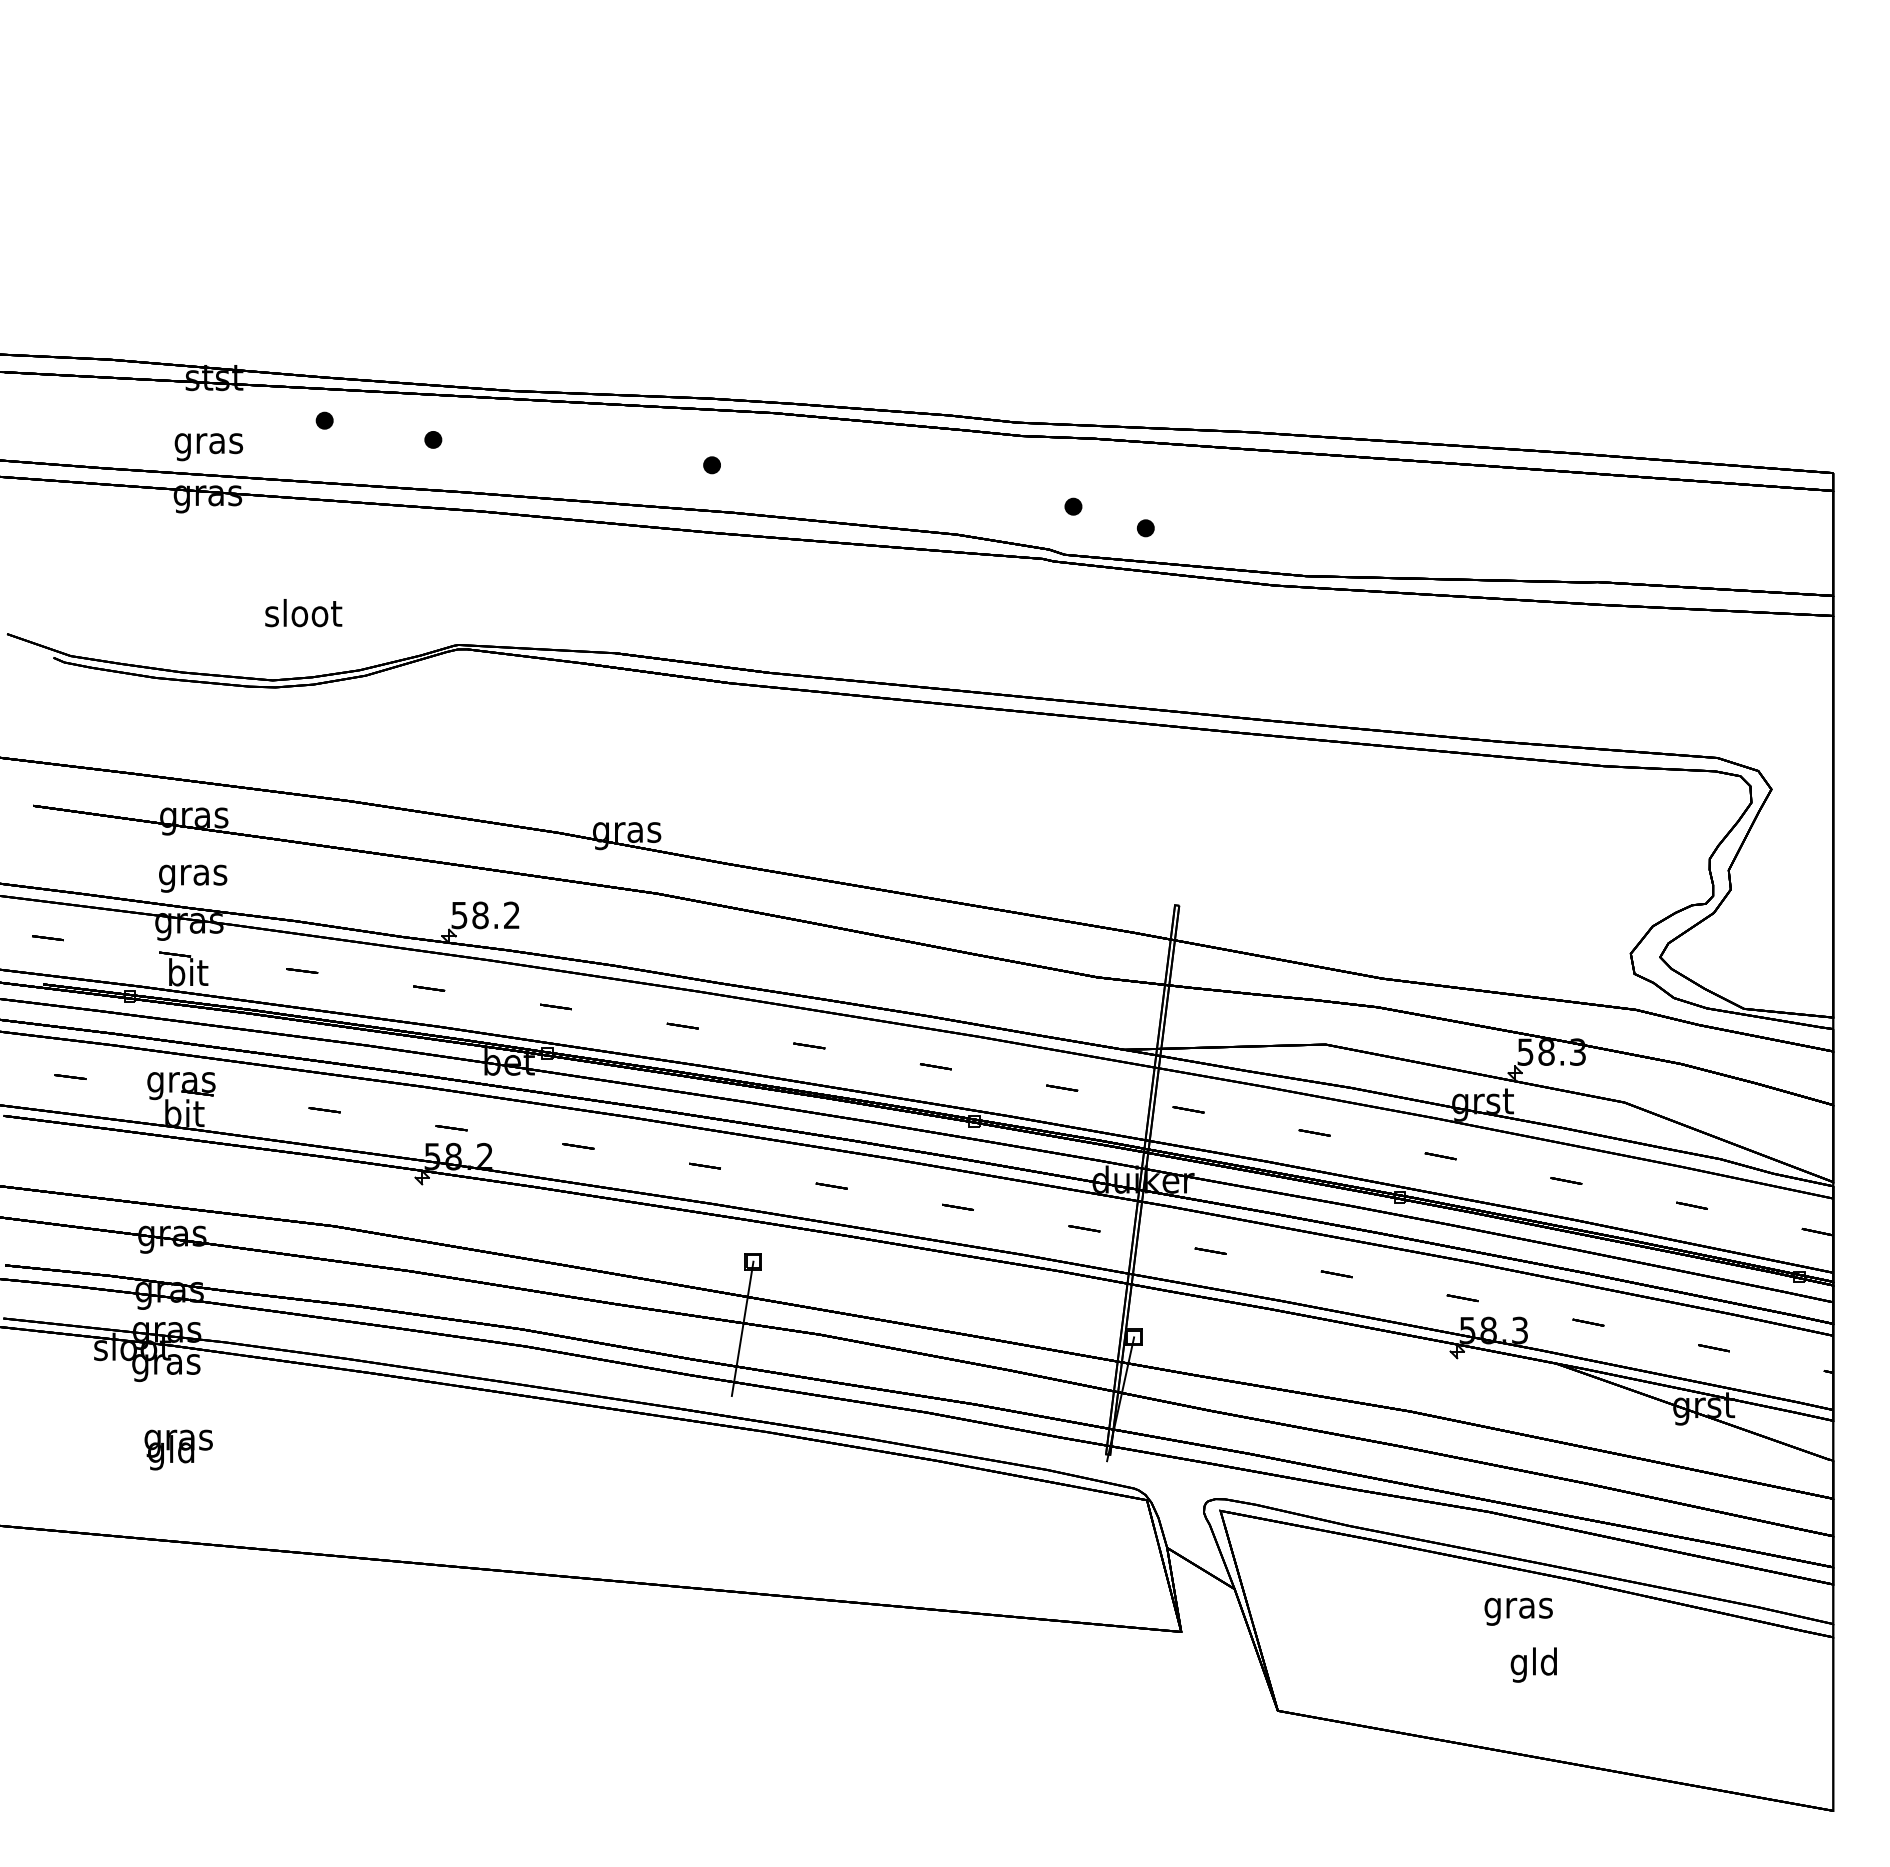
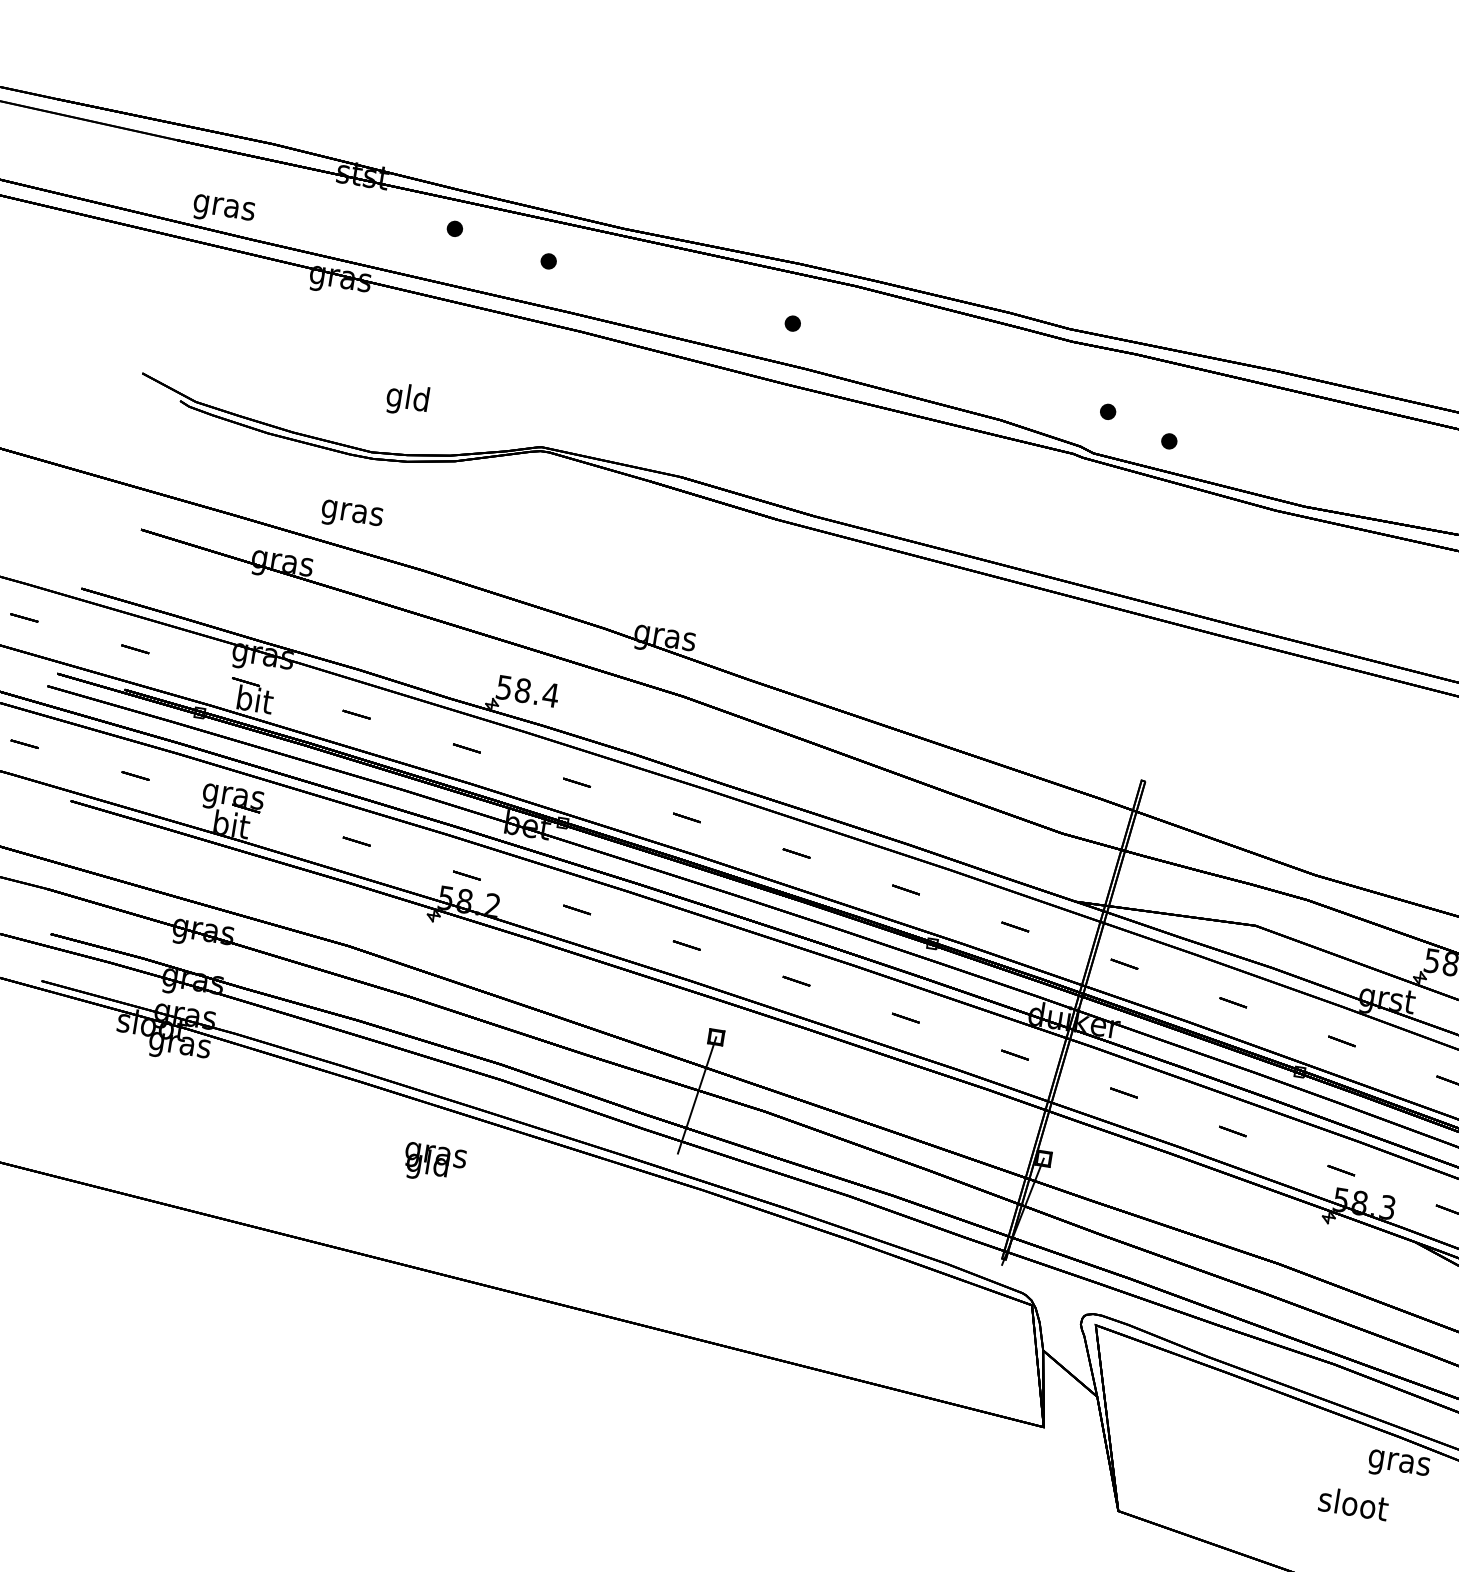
text: (208, 447) -> (223, 210), moved
text: (303, 616) -> (408, 399), sloot -> gld
text: (193, 878) -> (352, 515), moved
text: (511, 914) -> (550, 694), 58.2 -> 58.4
text: (178, 1449) -> (434, 1163), moved
text: (1518, 1611) -> (1398, 1465), moved
text: (1534, 1664) -> (1353, 1506), gld -> sloot

